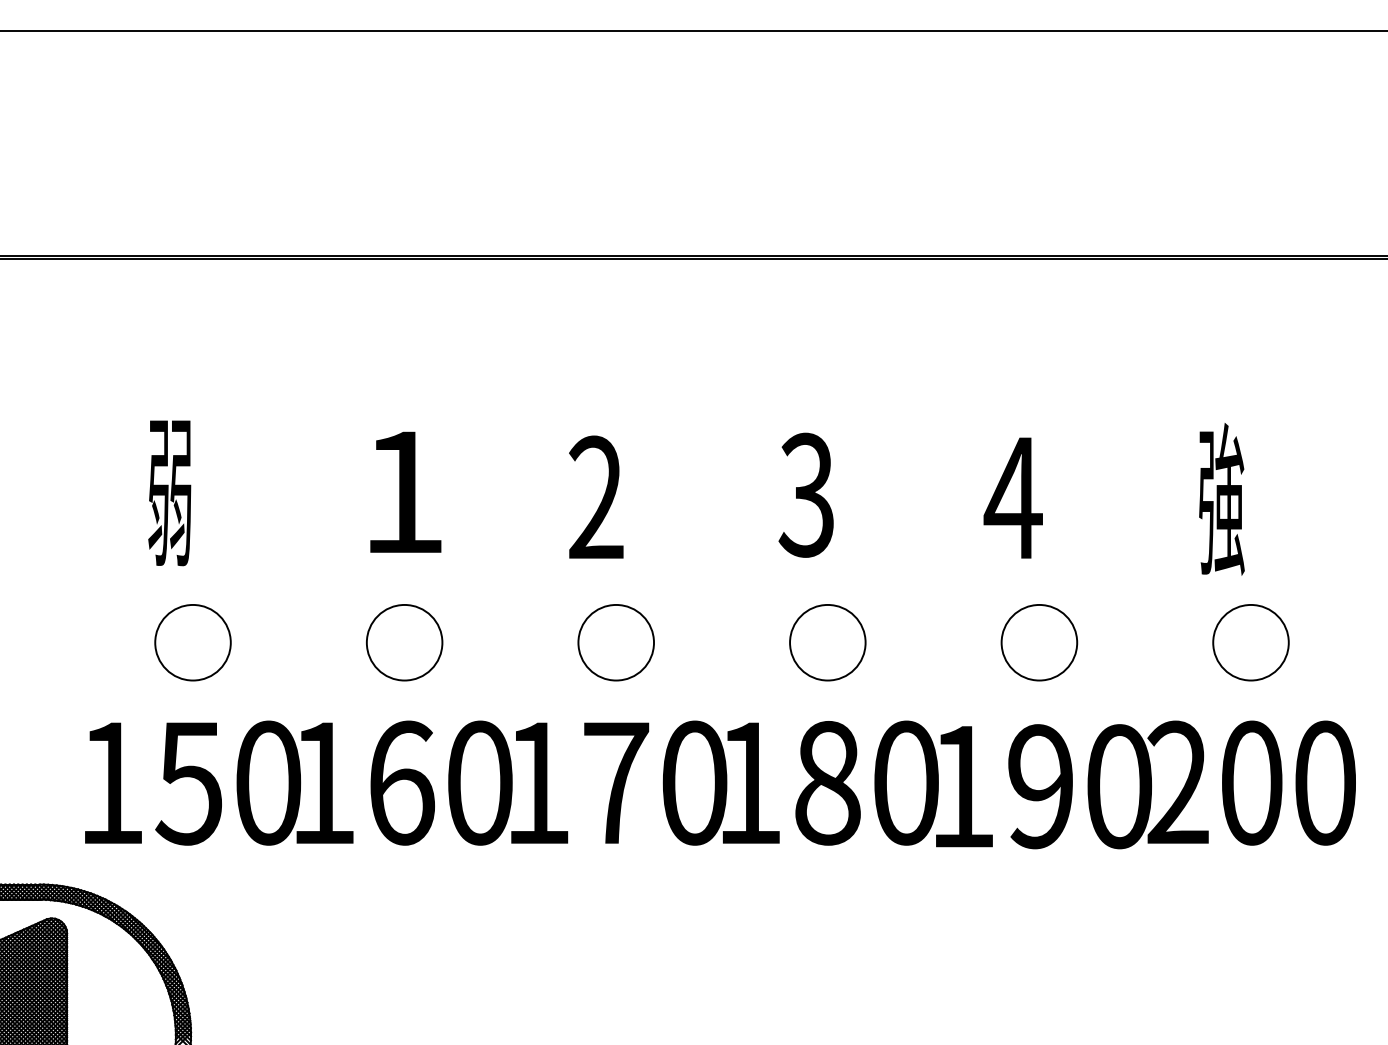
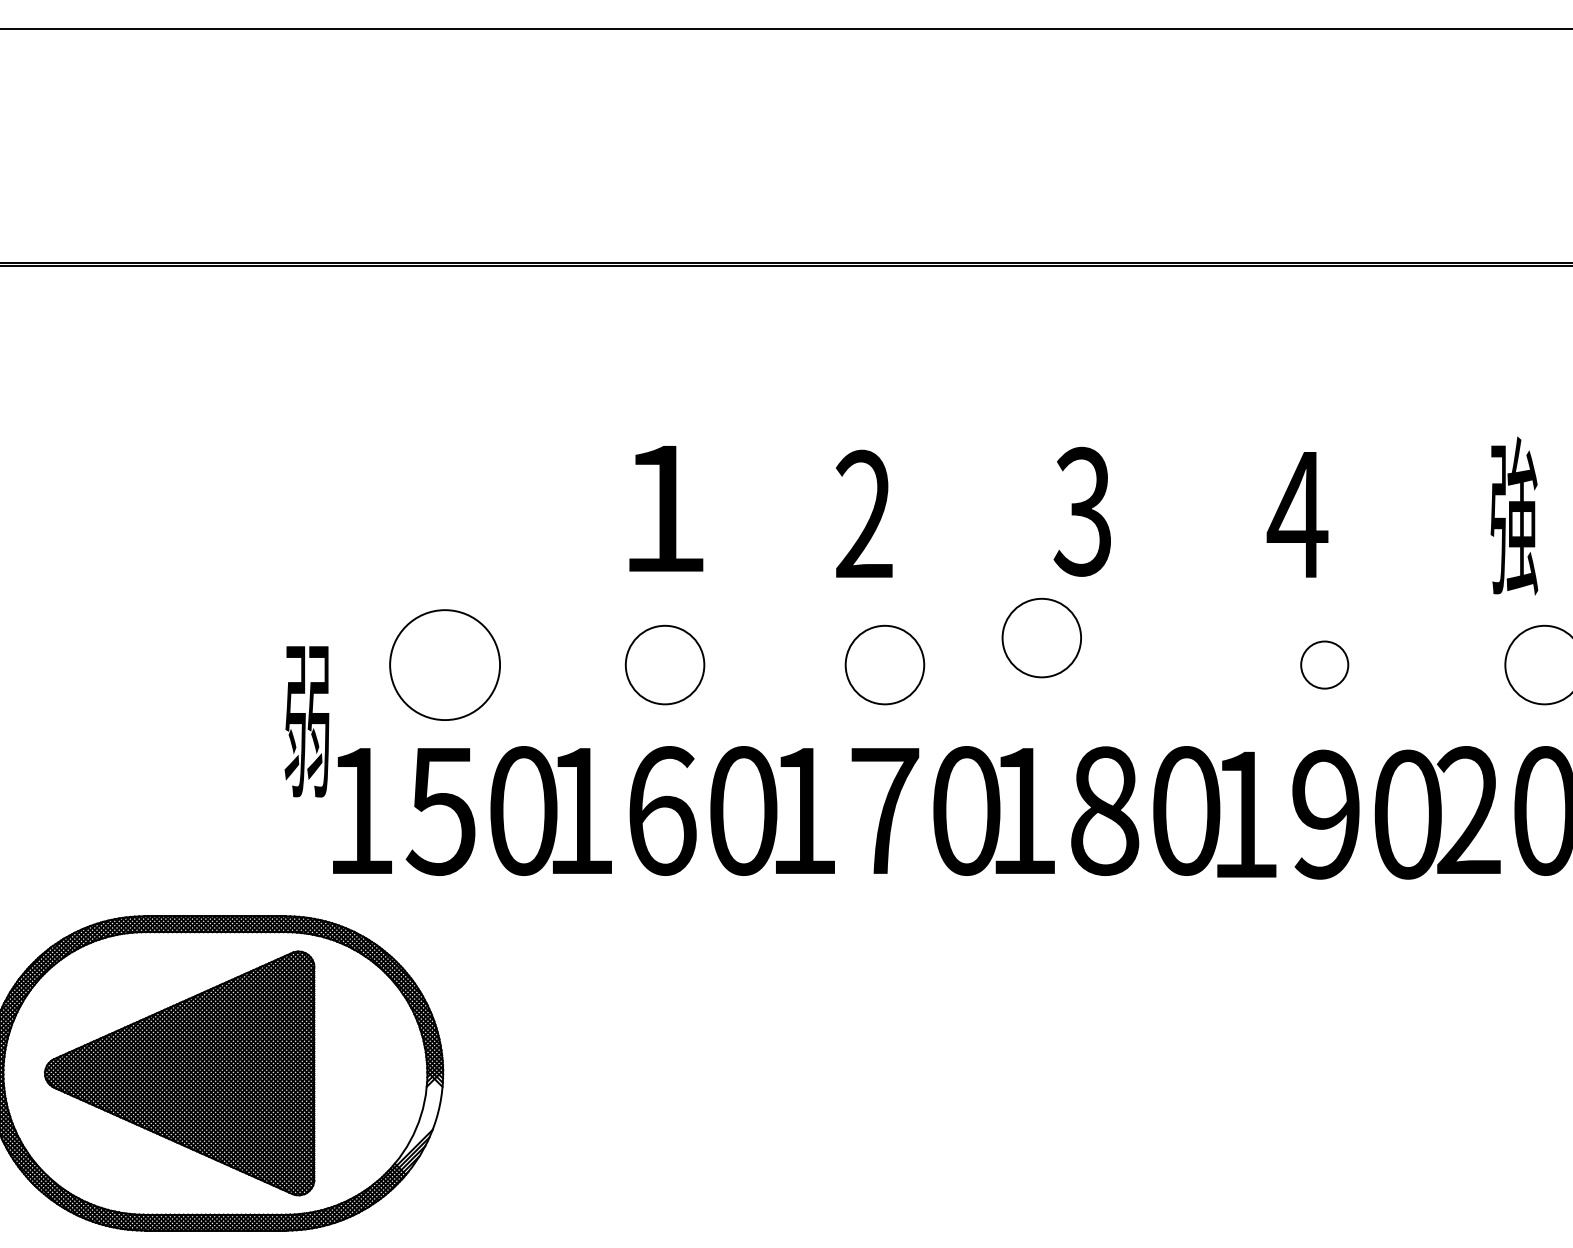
text: (169, 493) -> (306, 721), moved
circle: (193, 642) -> (445, 664), size x1.4
circle: (827, 642) -> (1041, 637), moved
circle: (1039, 642) -> (1324, 664), size x0.6

